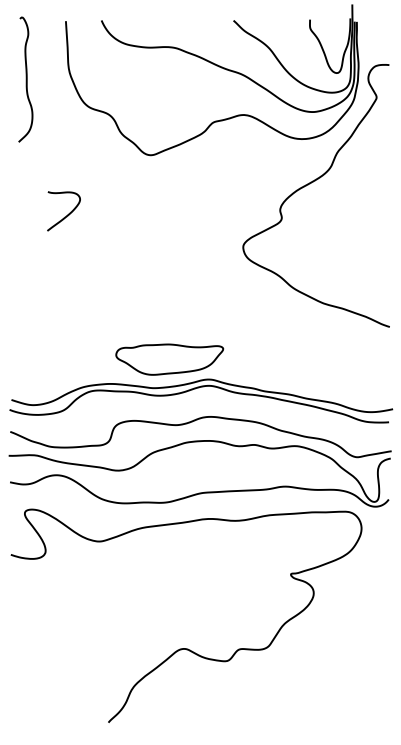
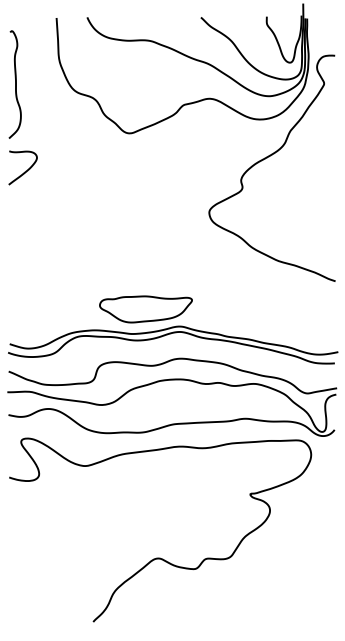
curve: (25, 79) -> (14, 84), moved
curve: (67, 214) -> (26, 170), moved

